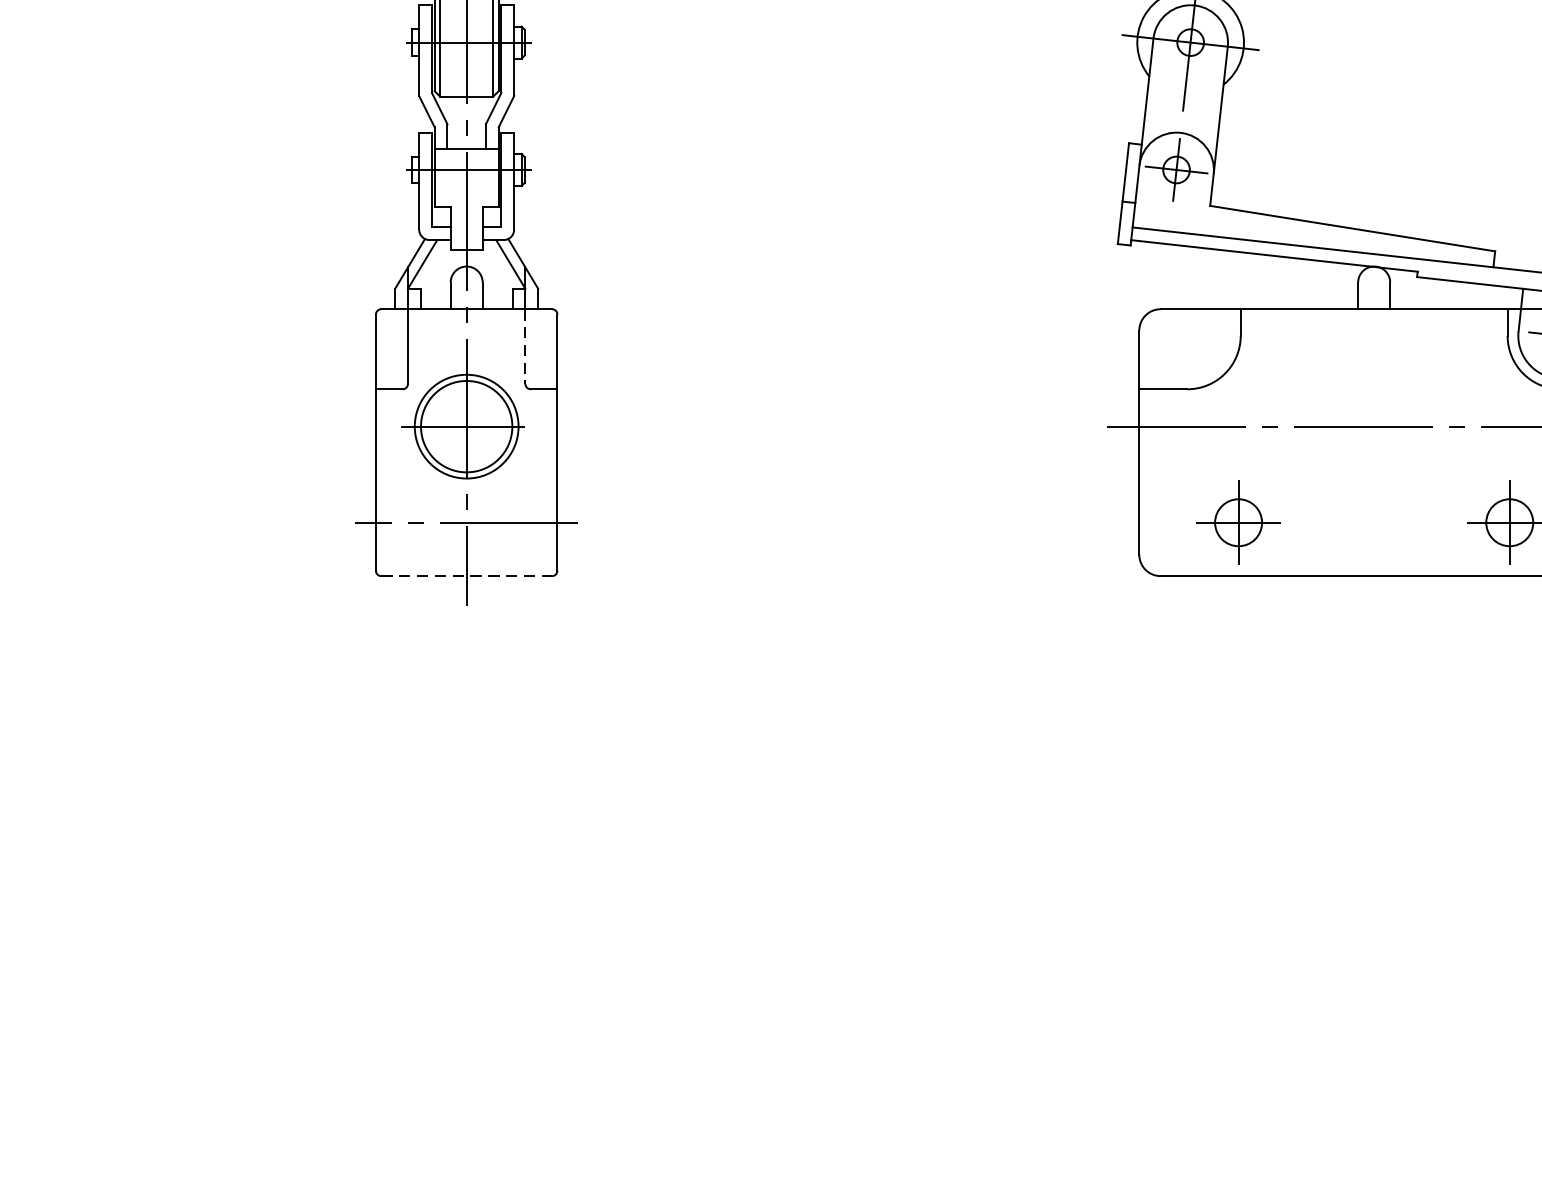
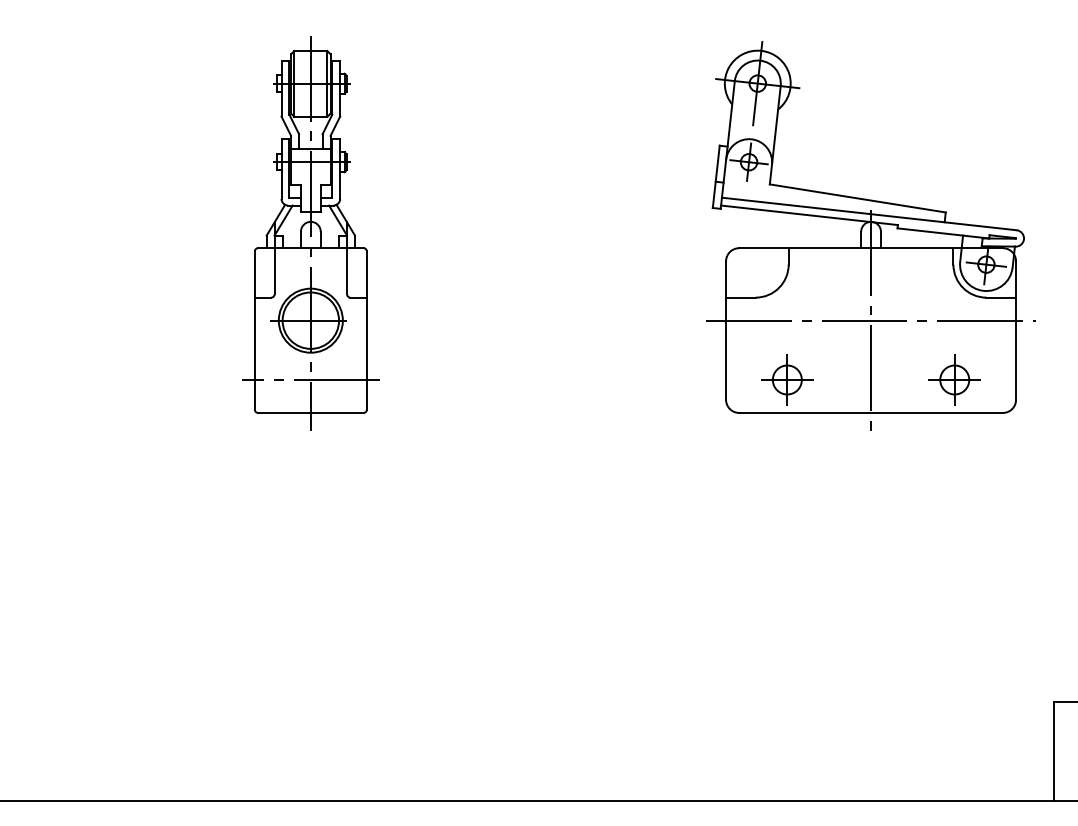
line: (526, 346) -> (347, 271), dashed -> solid
line: (1374, 426) -> (871, 320), added
line: (466, 575) -> (310, 412), dashed -> solid

